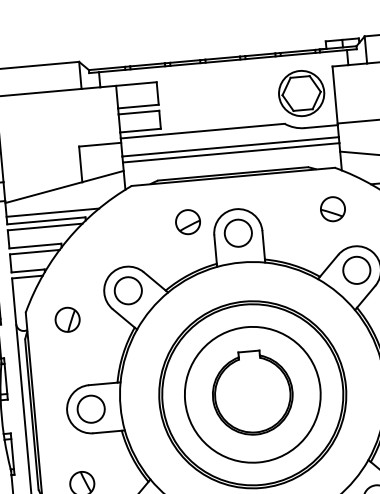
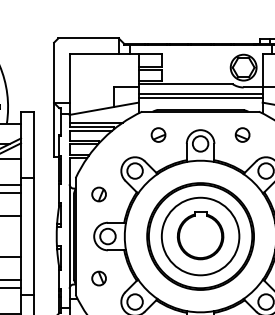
part: (332, 208) -> (242, 134), moved
part: (187, 221) -> (158, 134), moved
part: (66, 319) -> (98, 194), moved

